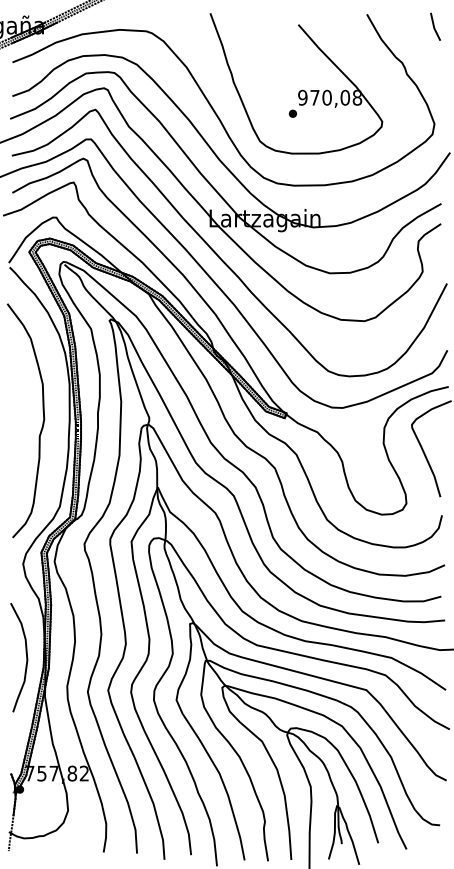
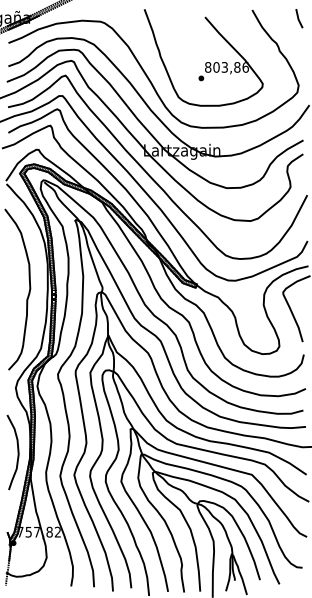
text: (329, 97) -> (226, 67), 970,08 -> 803,86

